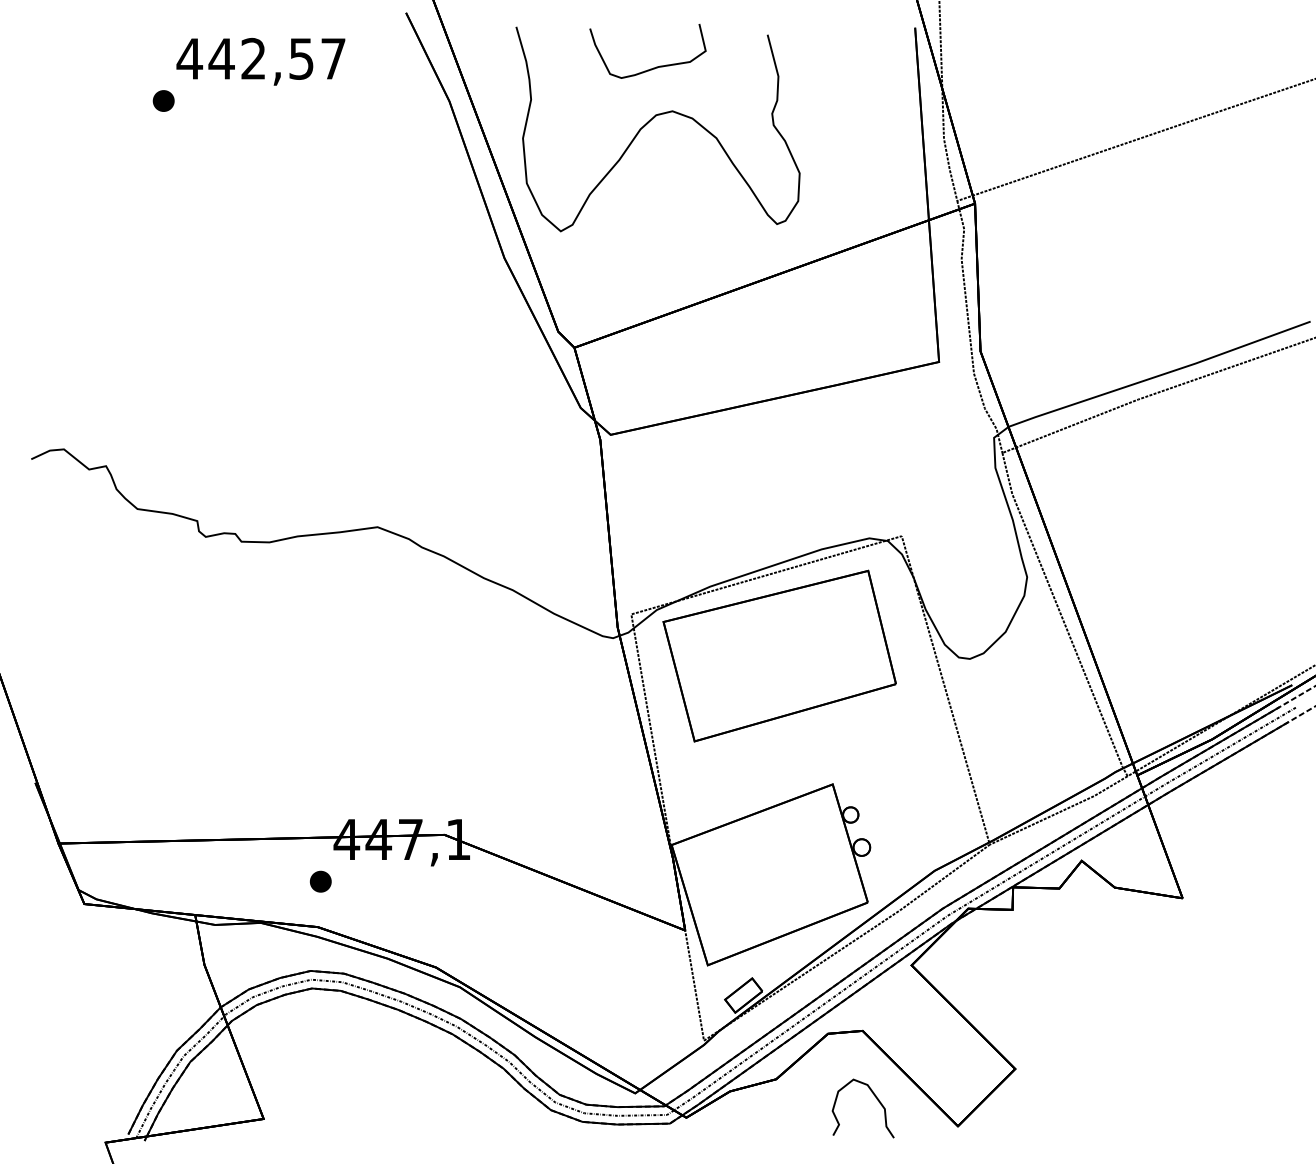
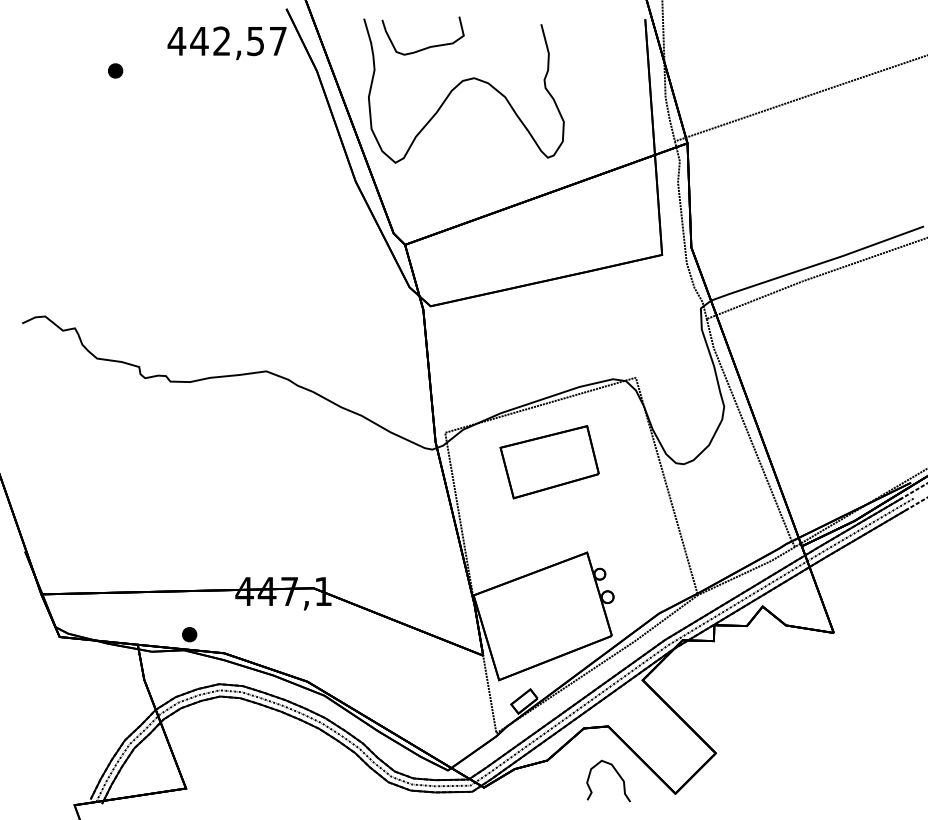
text: (260, 61) -> (226, 43), moved
curve: (653, 67) -> (426, 47), moved
part: (779, 655) -> (549, 461), size x0.6
part: (320, 881) -> (189, 634), moved

